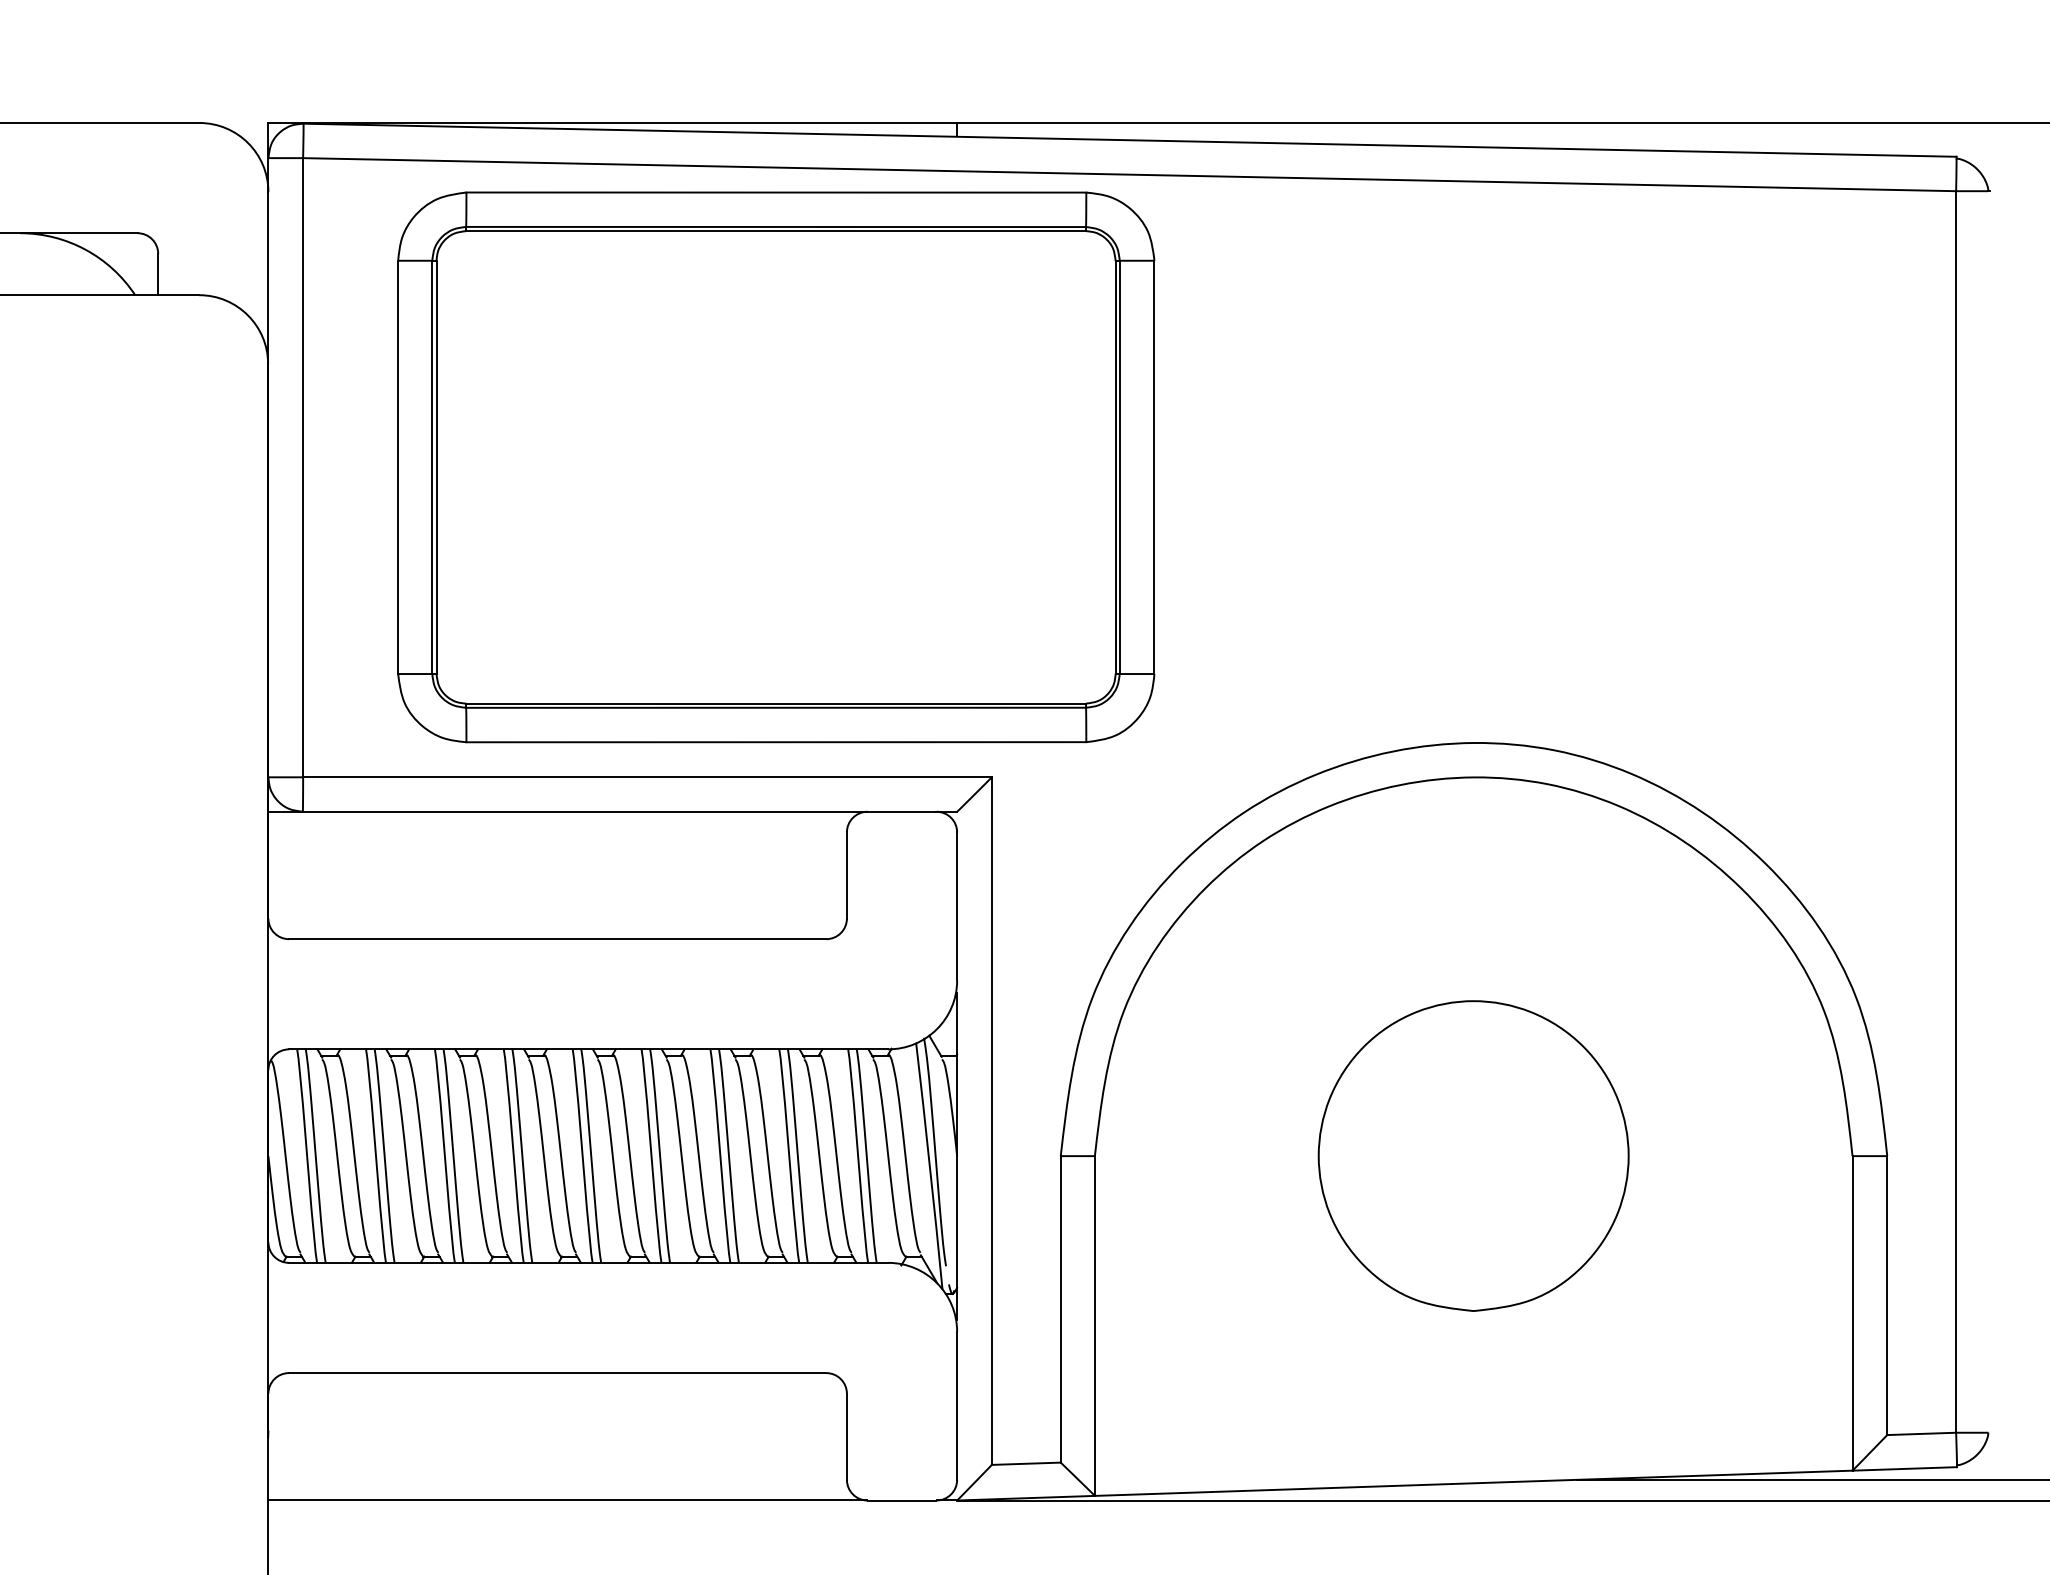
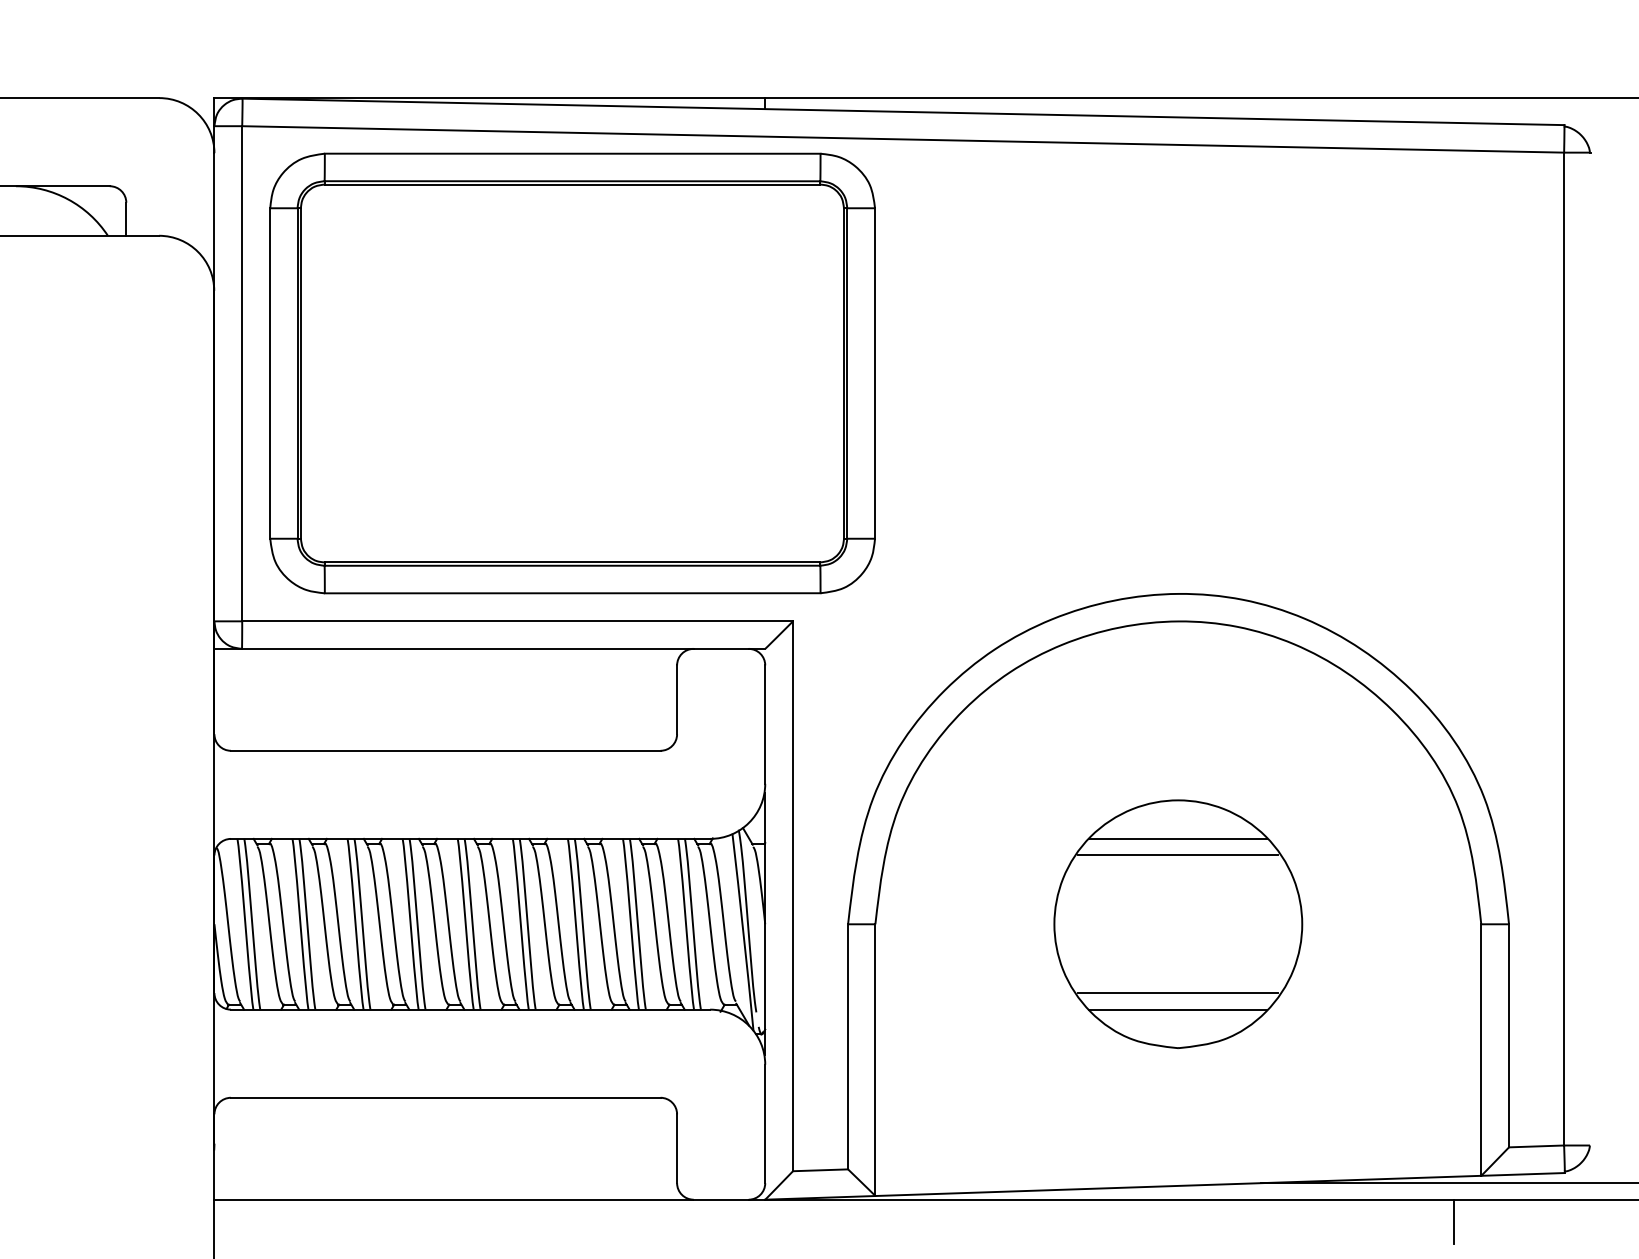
part: (776, 467) -> (572, 373), moved
line: (1473, 1049) -> (1178, 839), added
line: (1473, 1070) -> (1178, 855), added
line: (1473, 1242) -> (1178, 993), added
line: (1473, 1262) -> (1178, 1009), added
line: (1818, 1527) -> (1454, 1221), added

